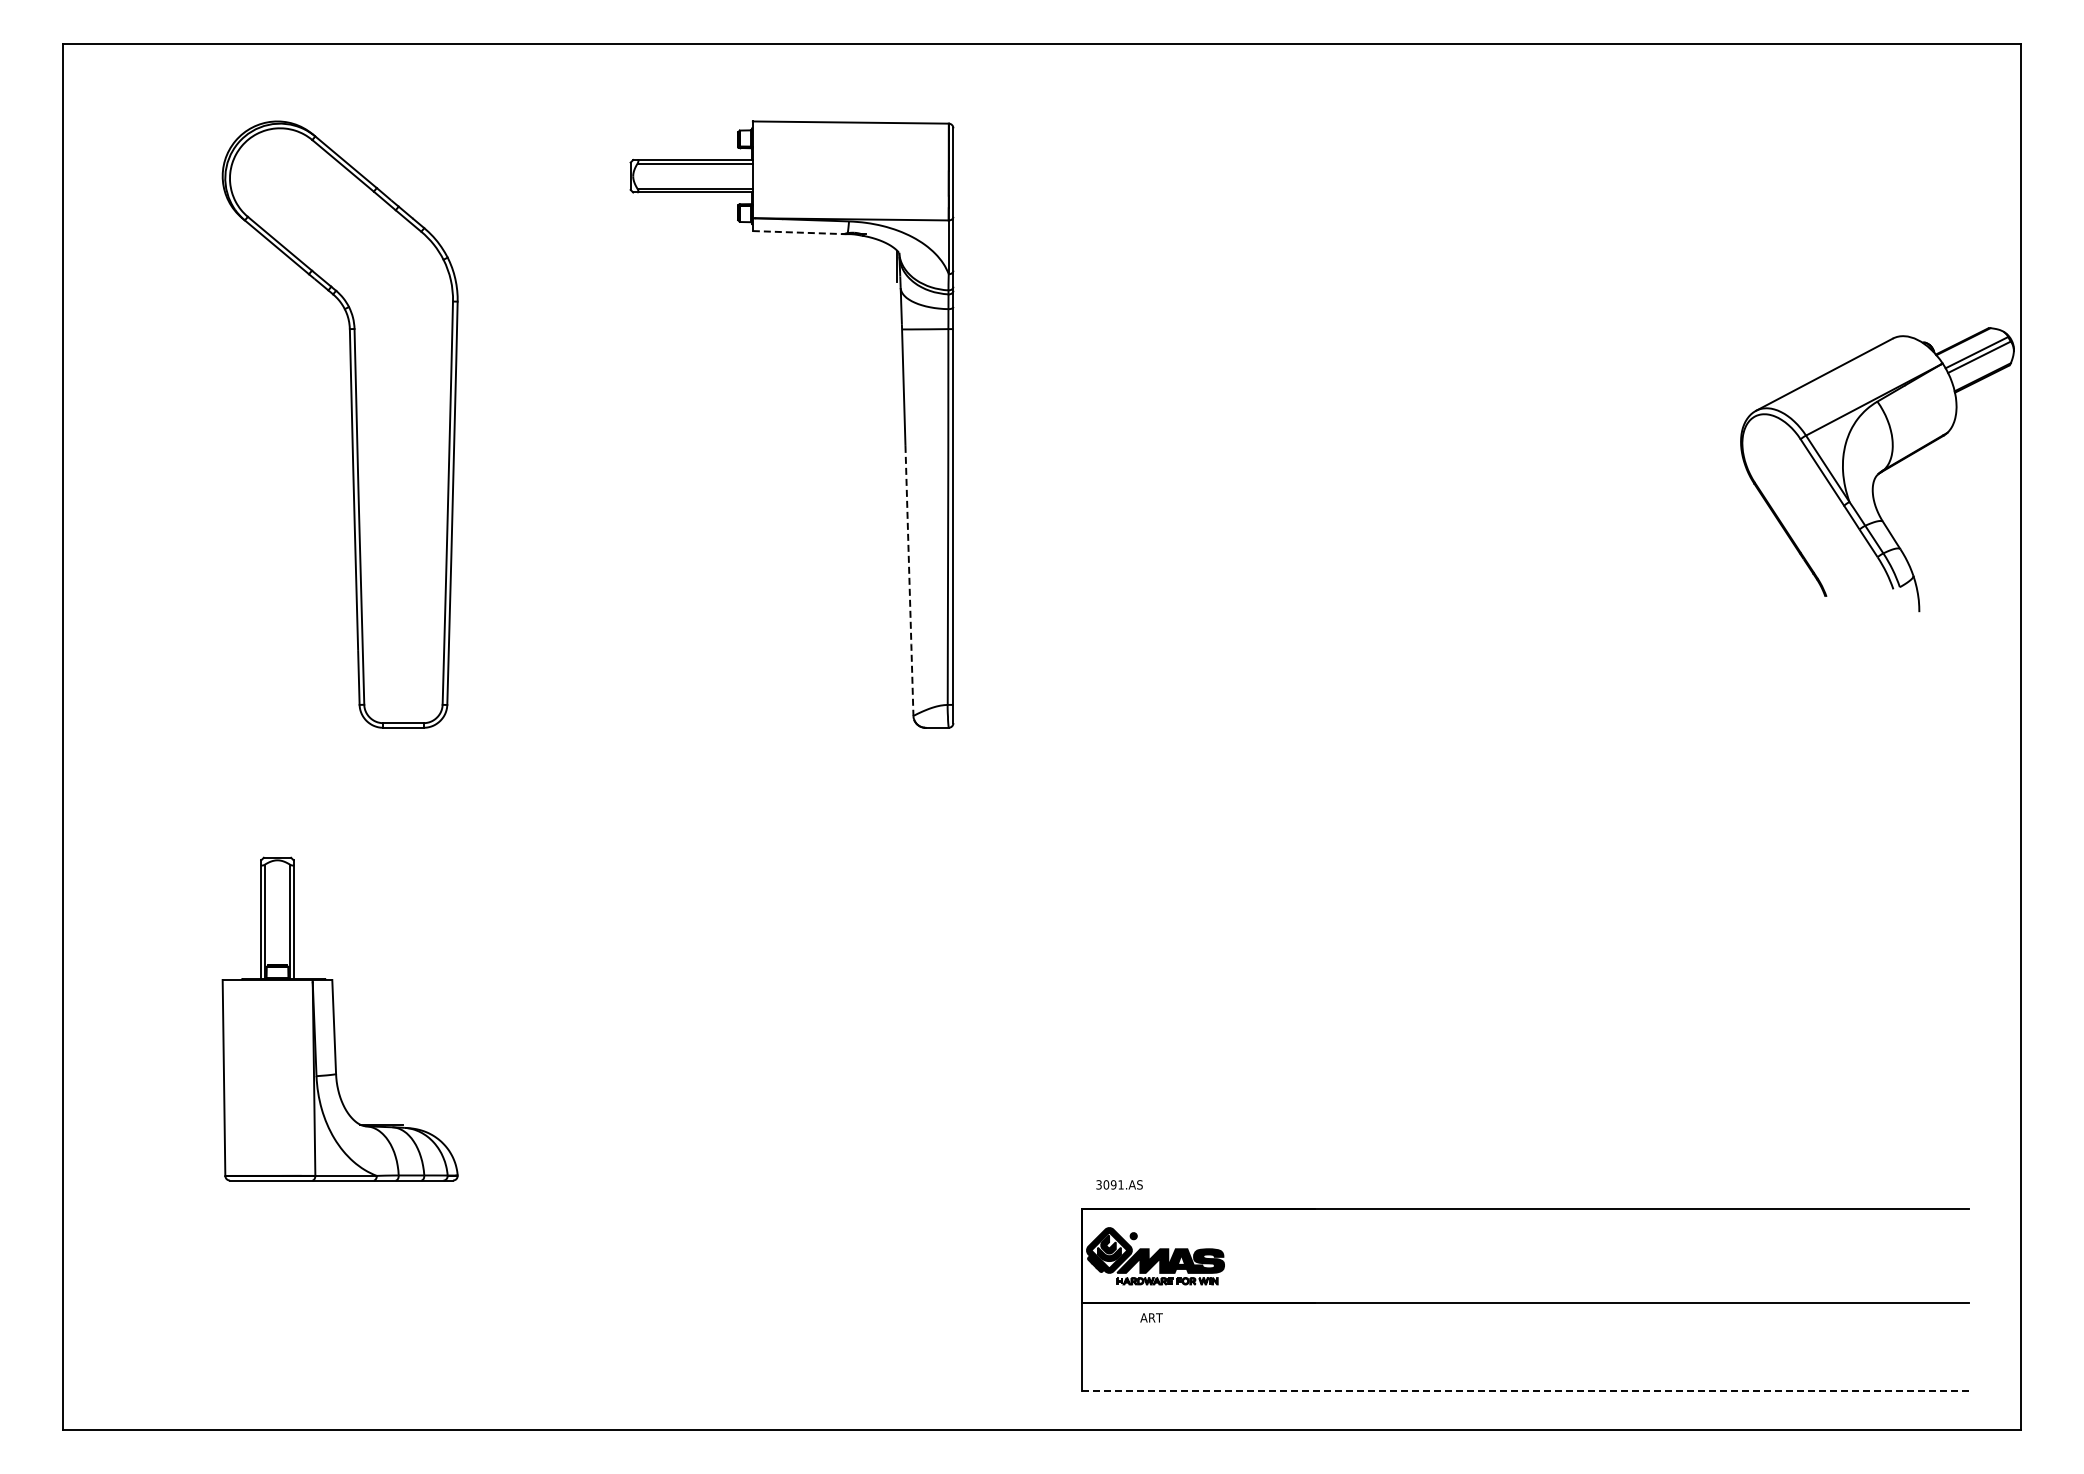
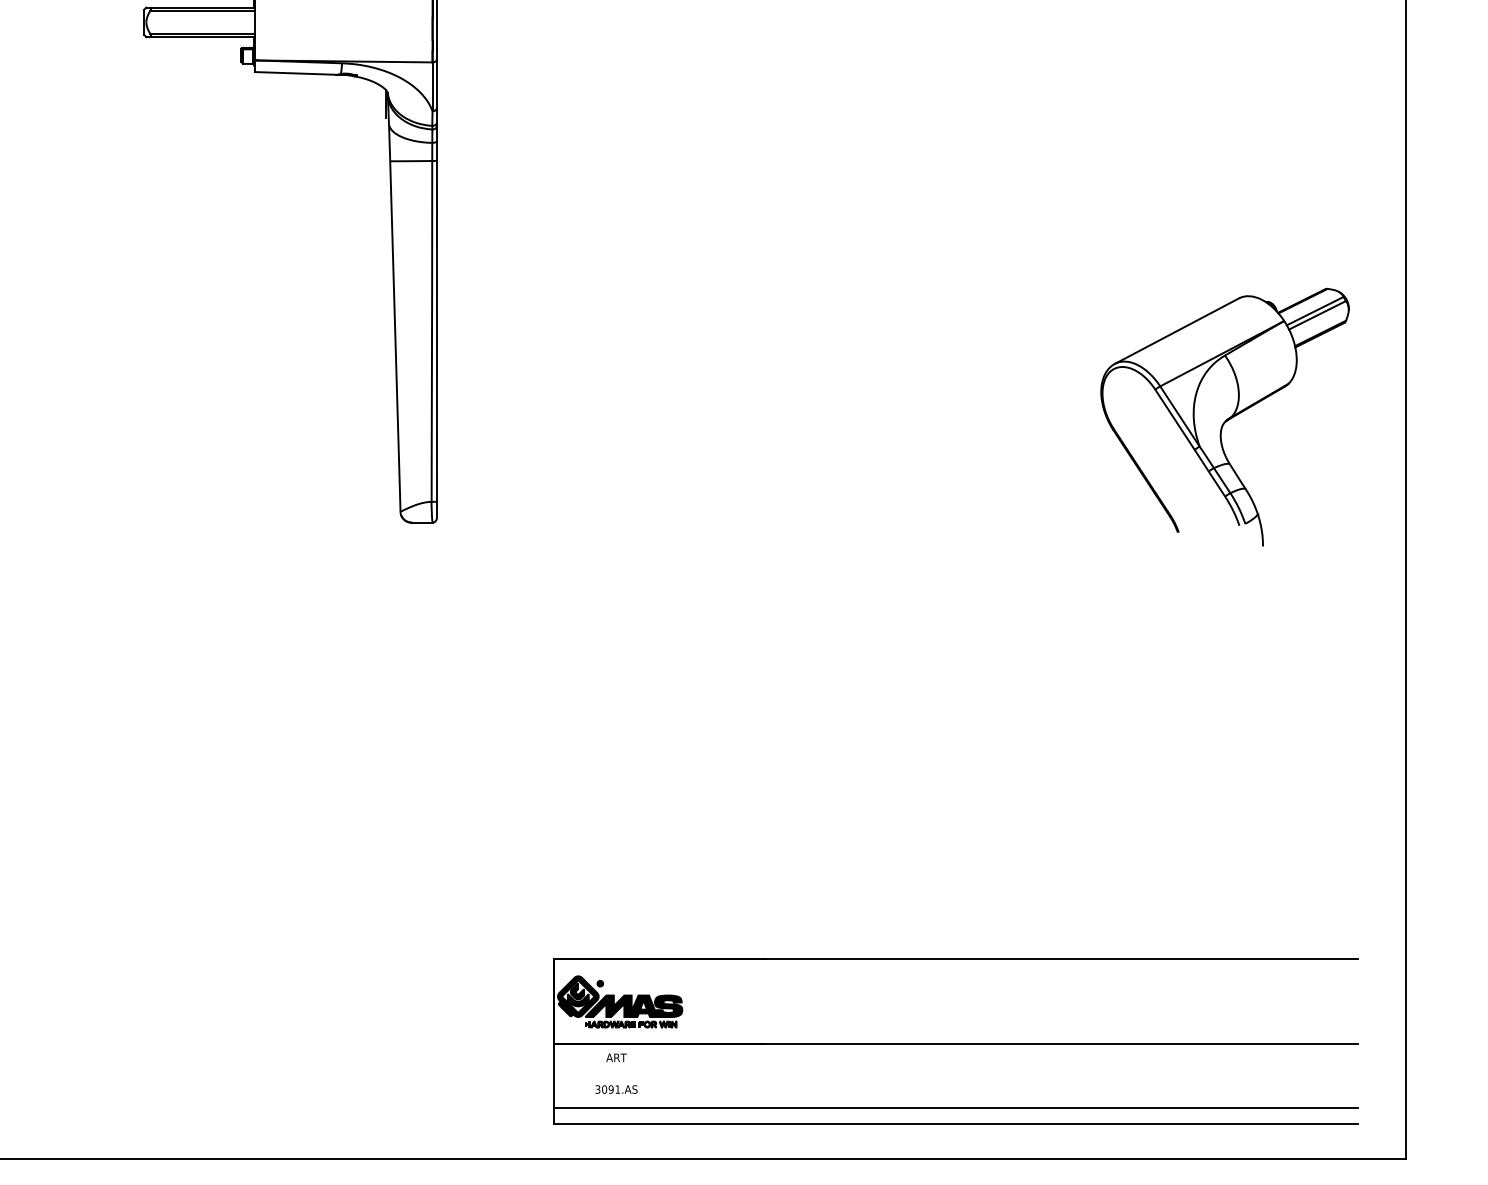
line: (798, 232) -> (296, 73), dashed -> solid
part: (1877, 469) -> (1225, 417), moved
line: (909, 581) -> (396, 389), dashed -> solid
text: (1119, 1184) -> (616, 1089), moved
line: (1525, 1372) -> (955, 1107), added
line: (1525, 1391) -> (955, 1124), dashed -> solid

